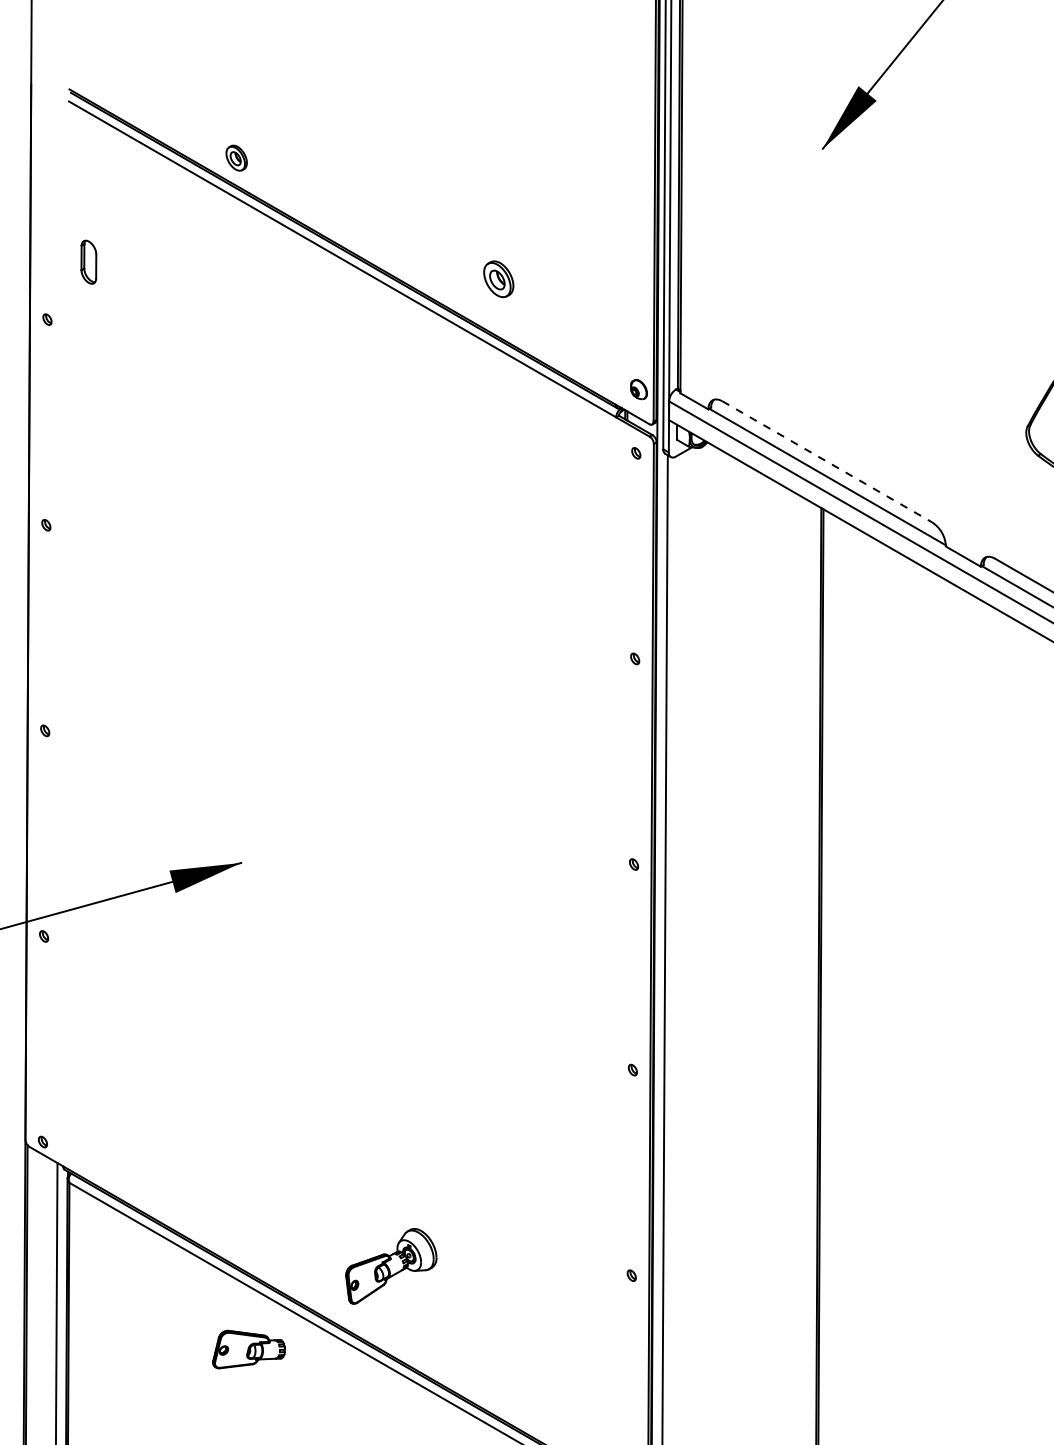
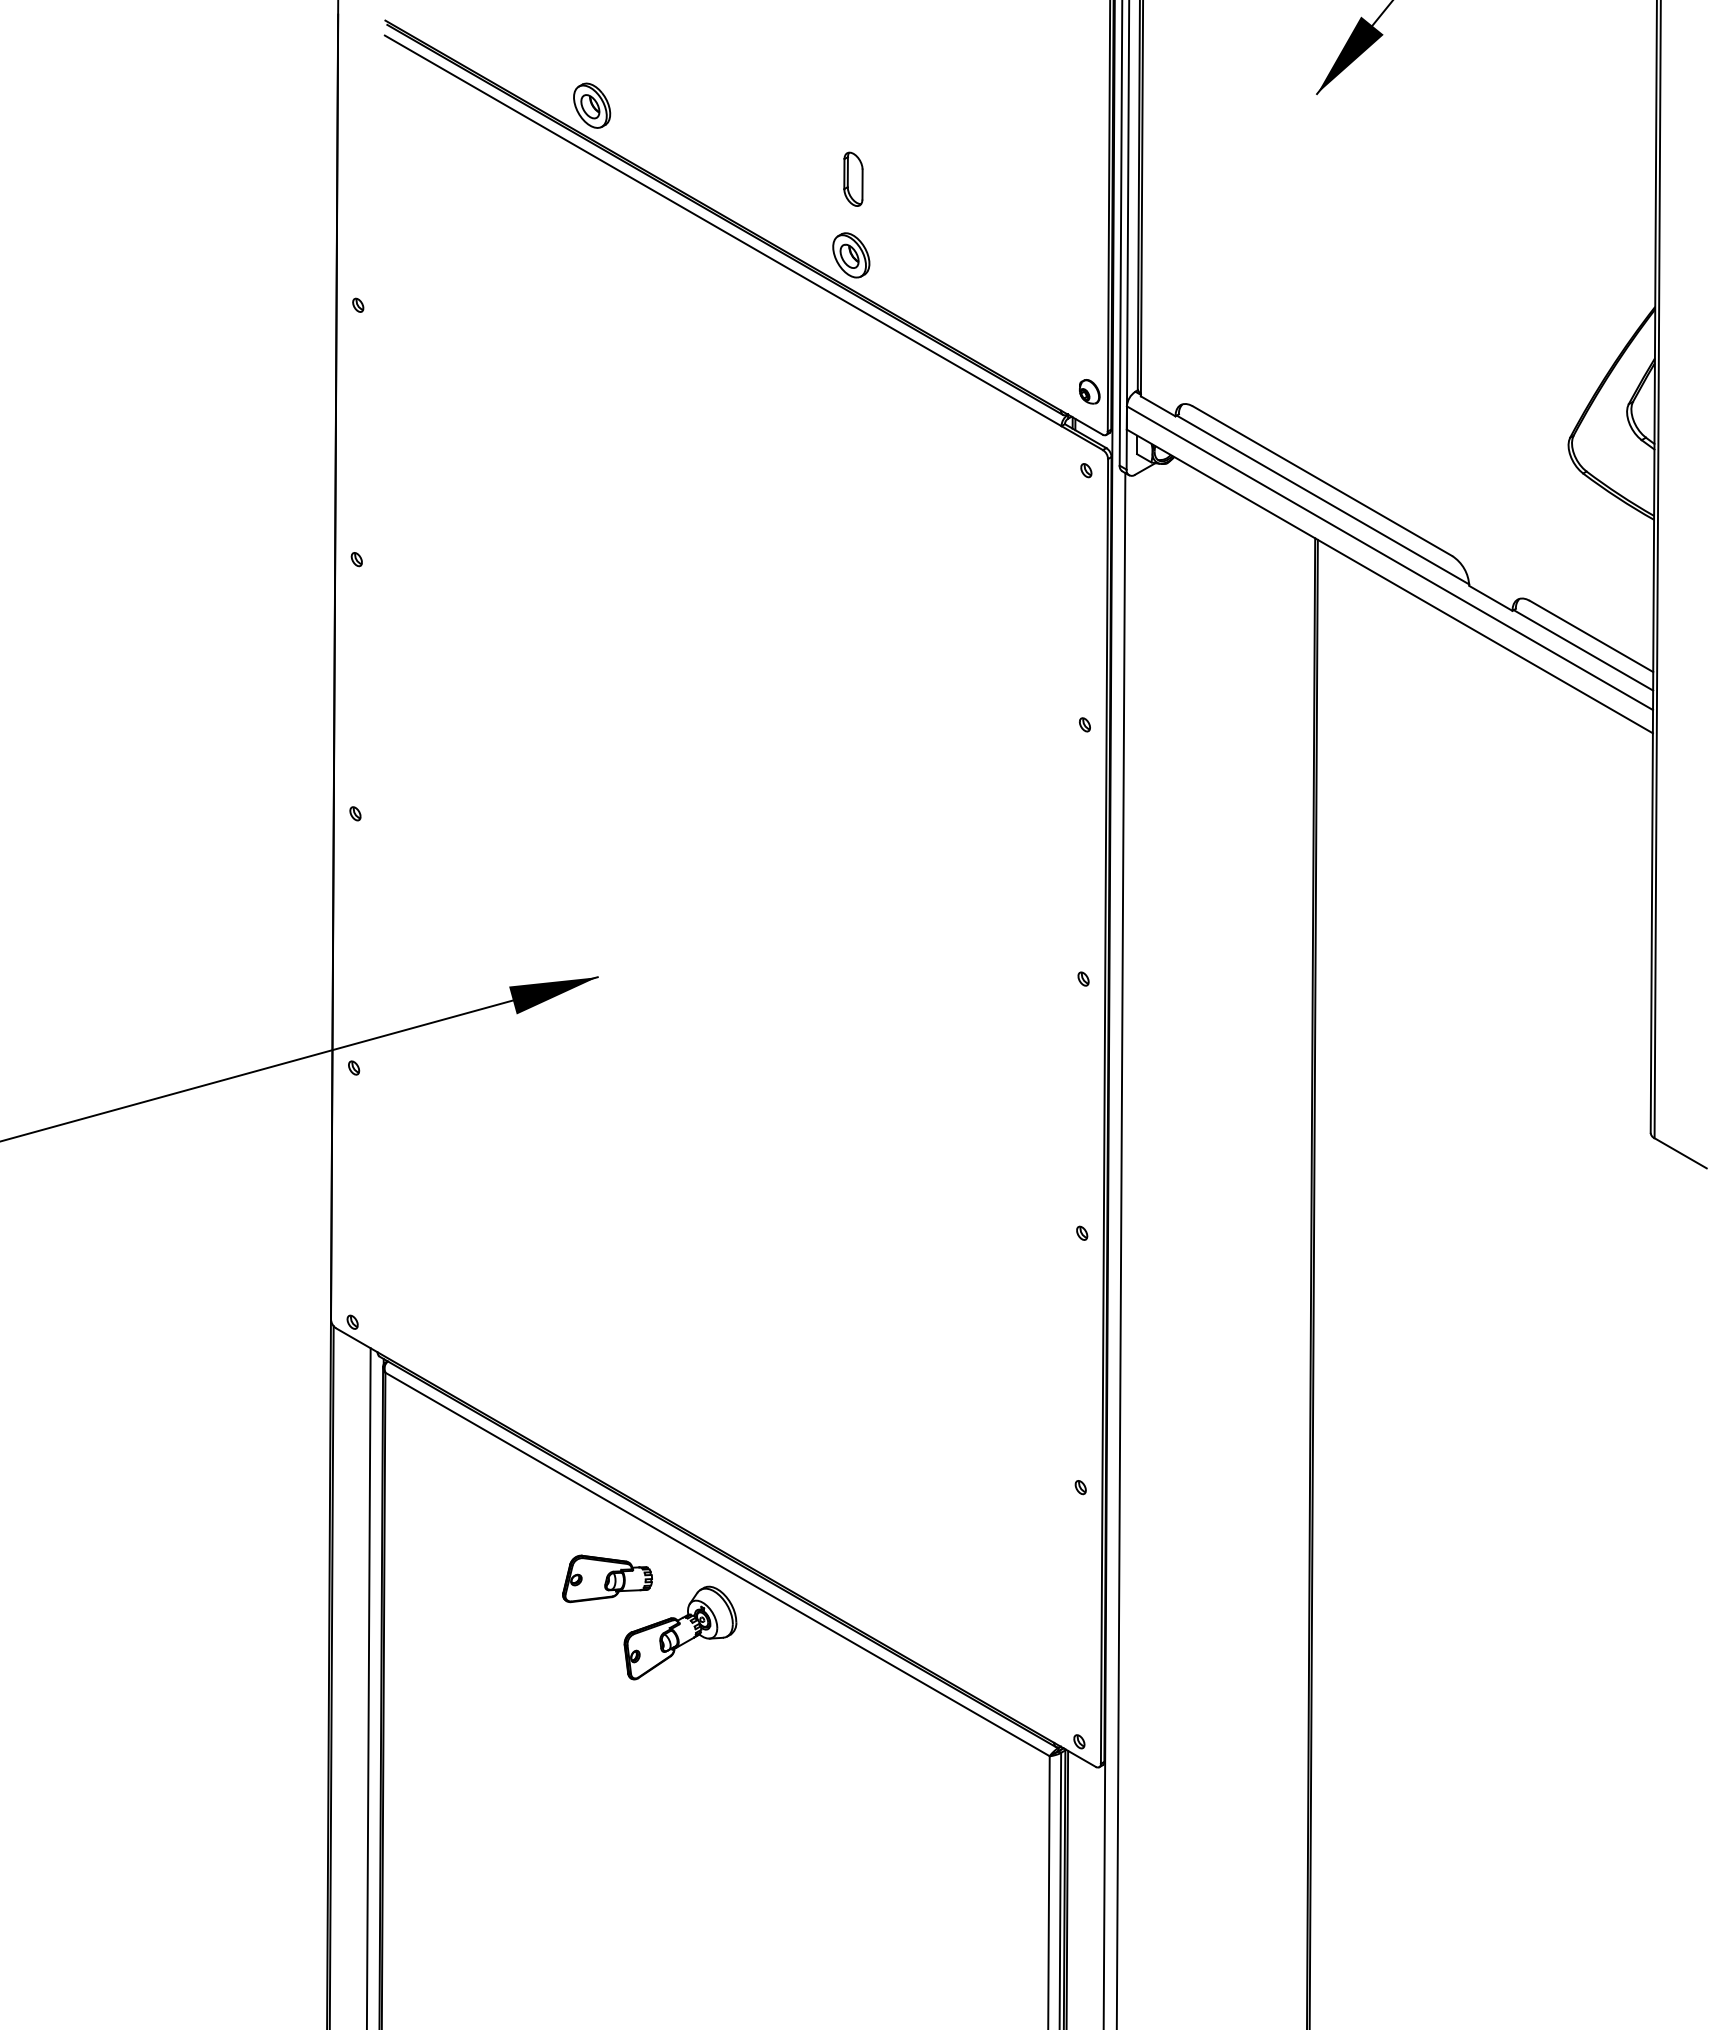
part: (236, 158) -> (592, 105), size x1.43
part: (88, 261) -> (853, 178), moved
part: (498, 279) -> (851, 255), moved
line: (827, 462) -> (1322, 481), dashed -> solid
part: (391, 1265) -> (680, 1632), moved

